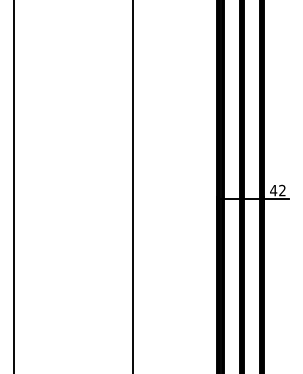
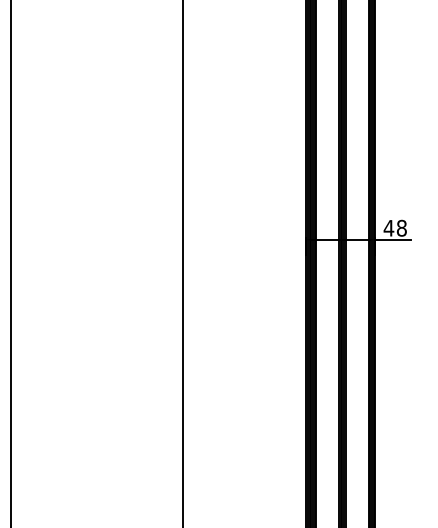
text: (282, 190) -> (401, 228), 42 -> 48

